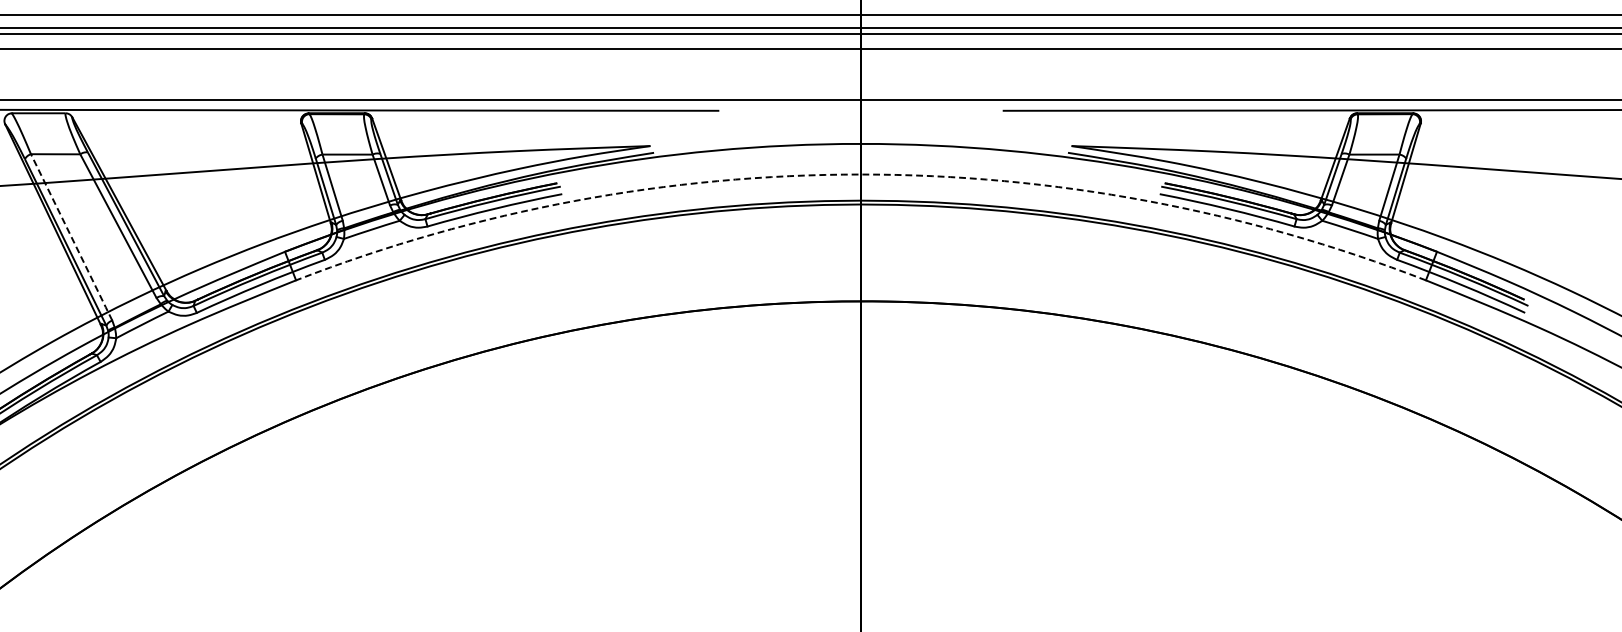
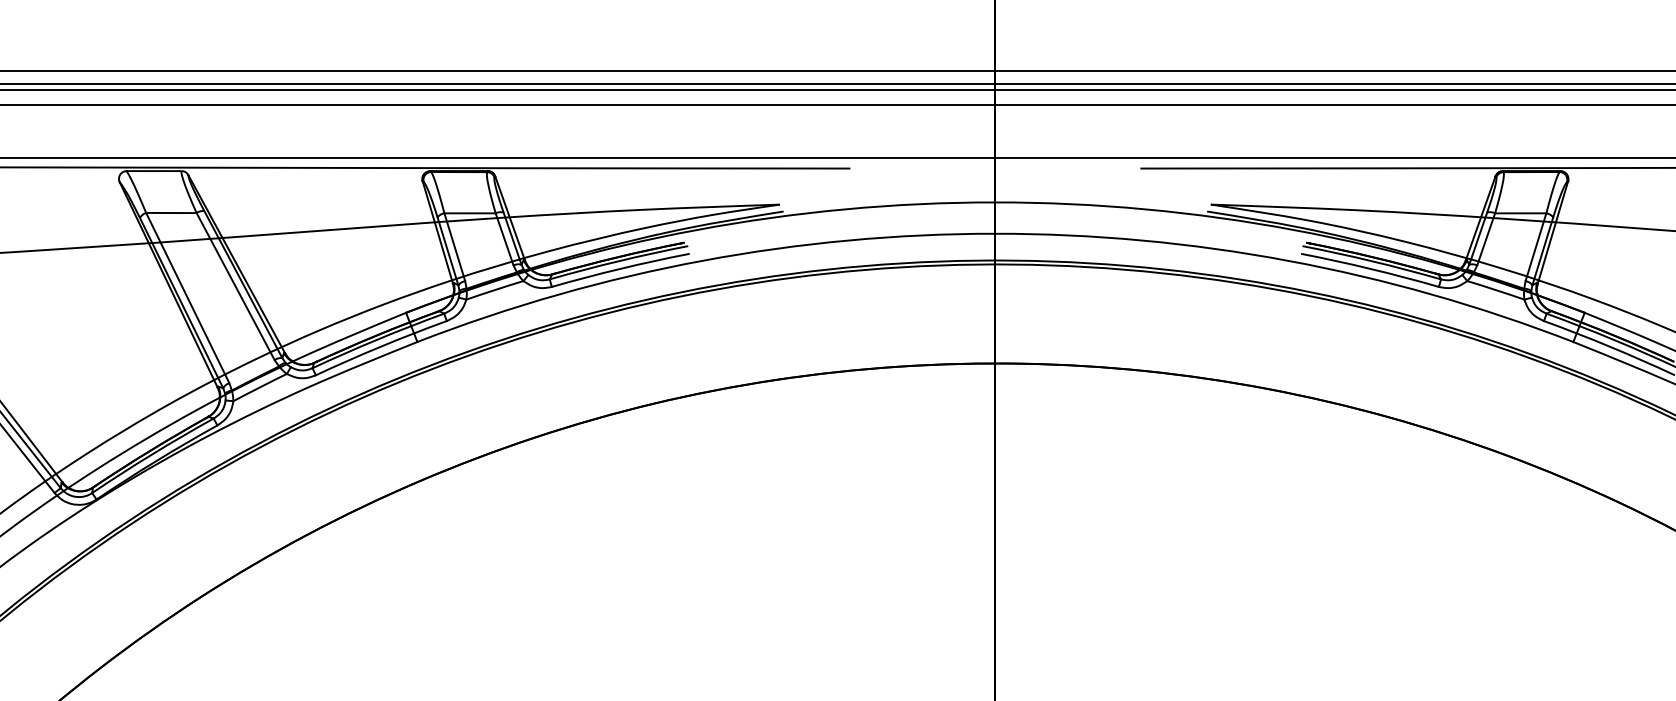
arc: (861, 174) -> (995, 233), dashed -> solid
line: (72, 237) -> (188, 298), dashed -> solid

